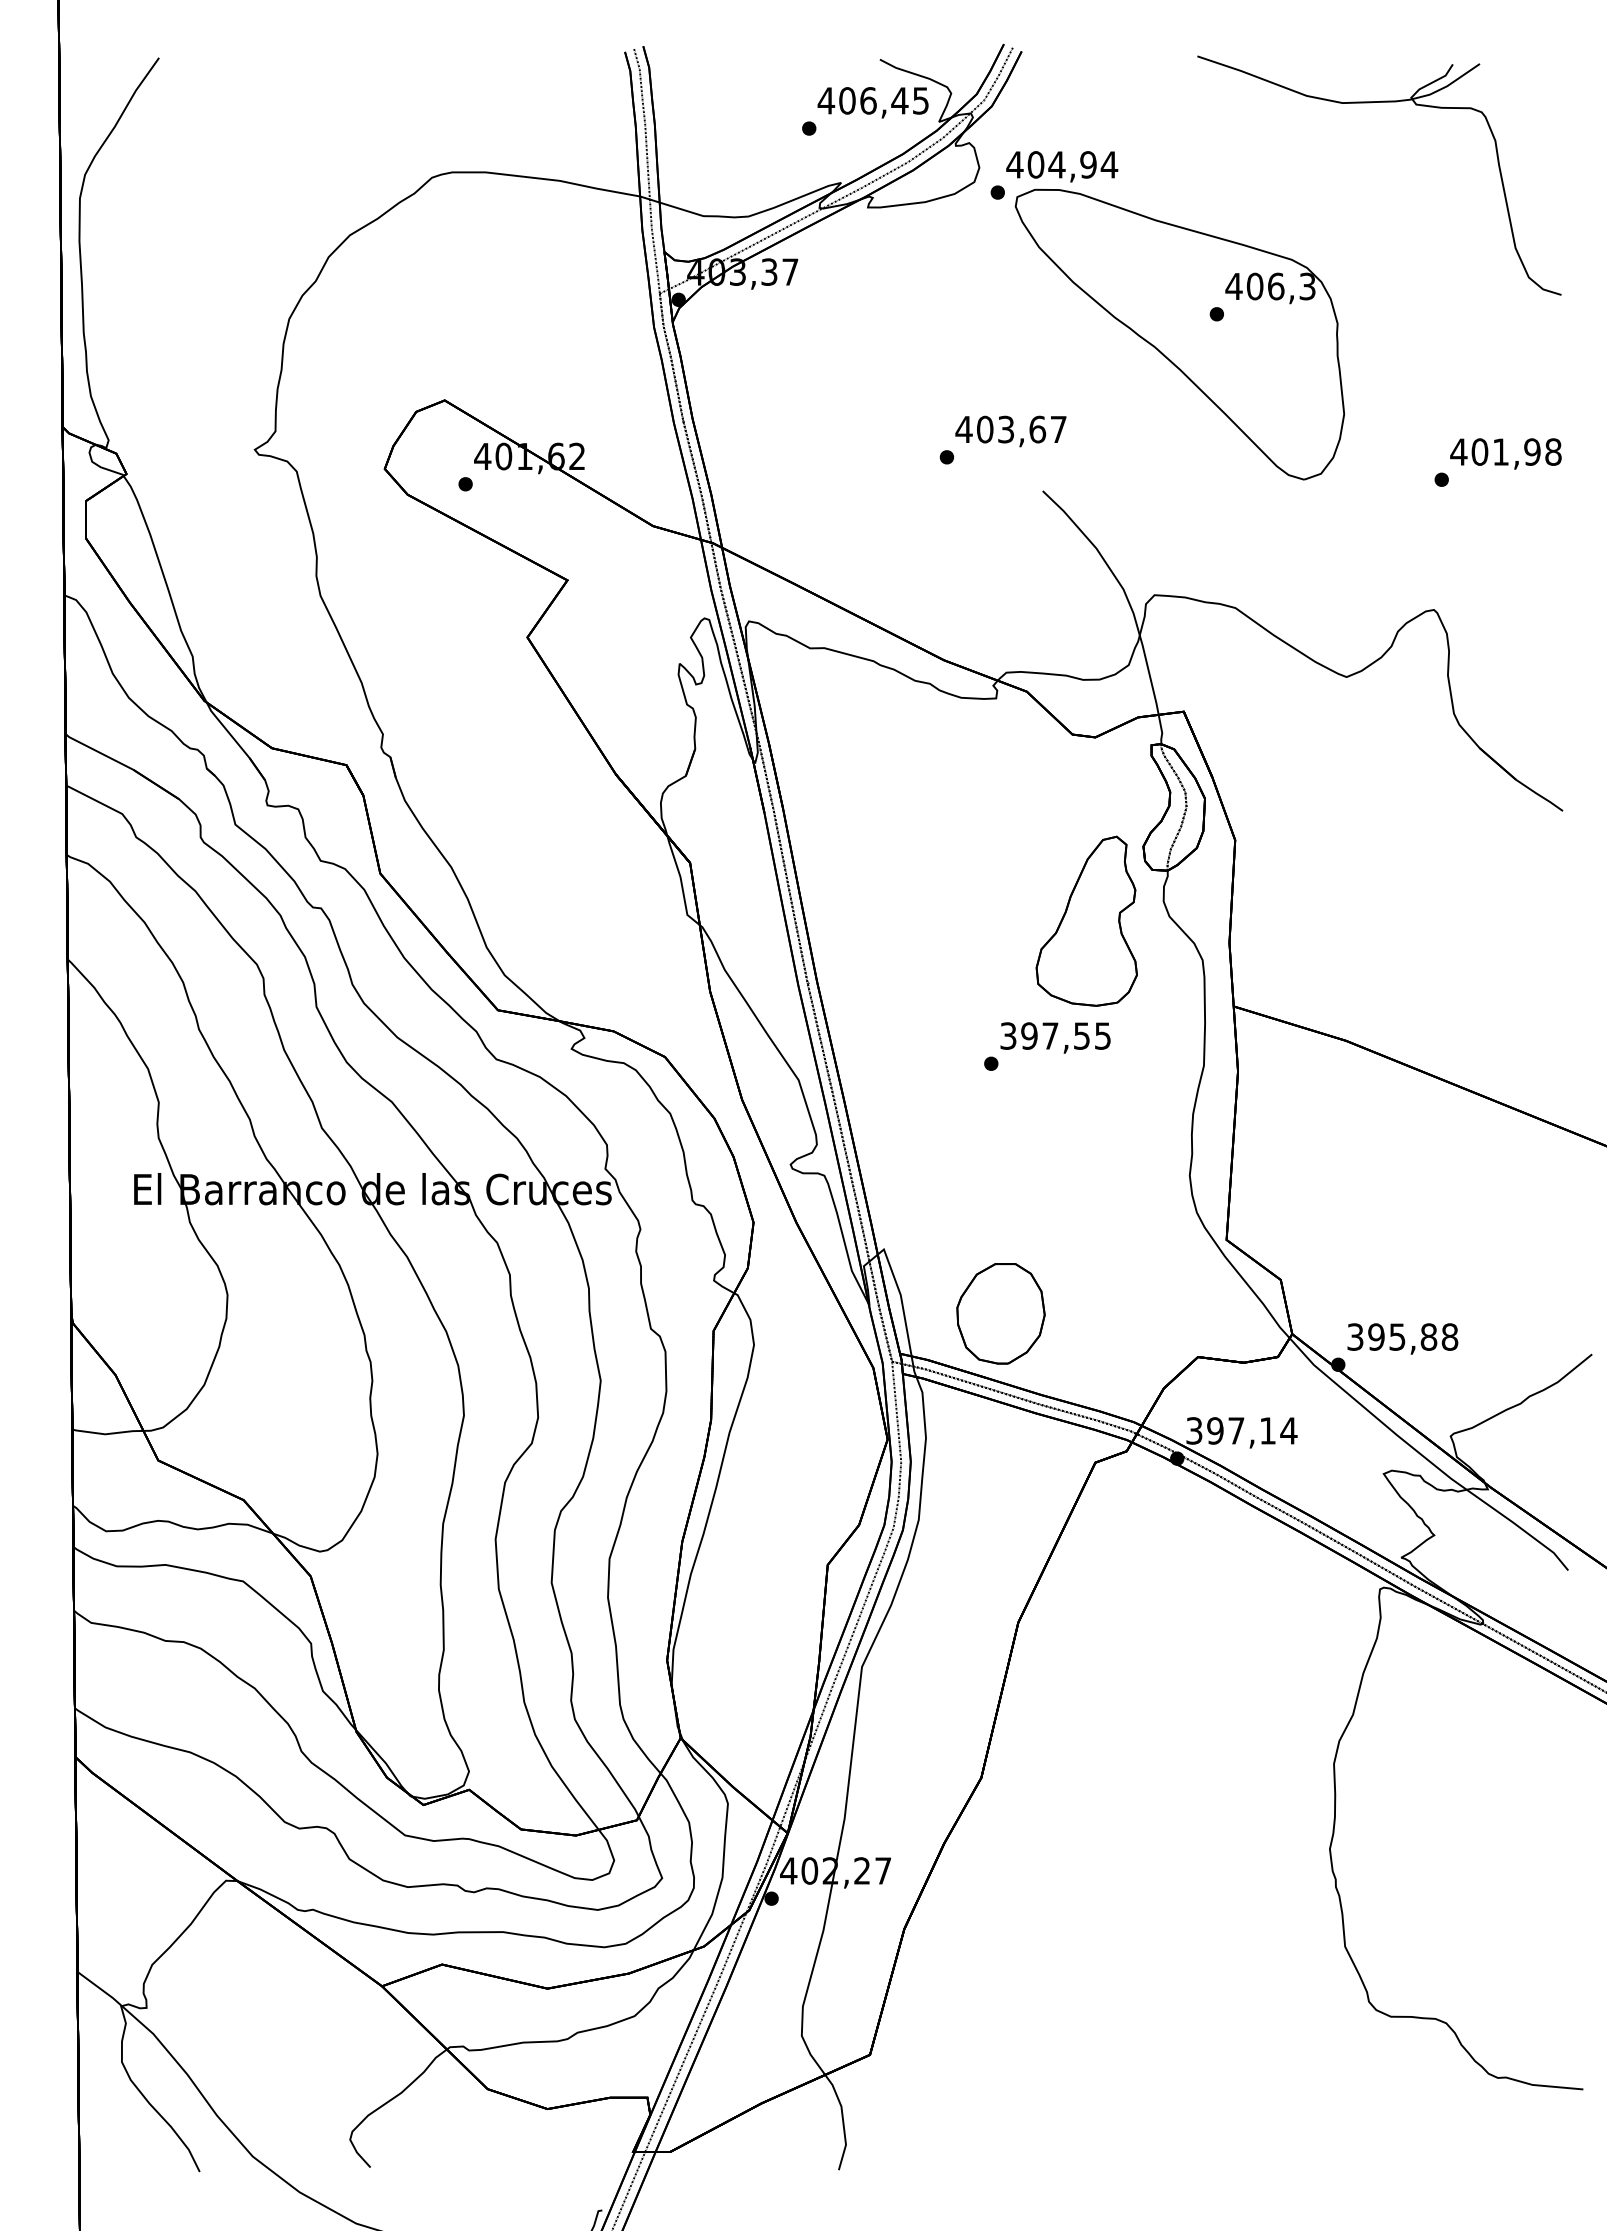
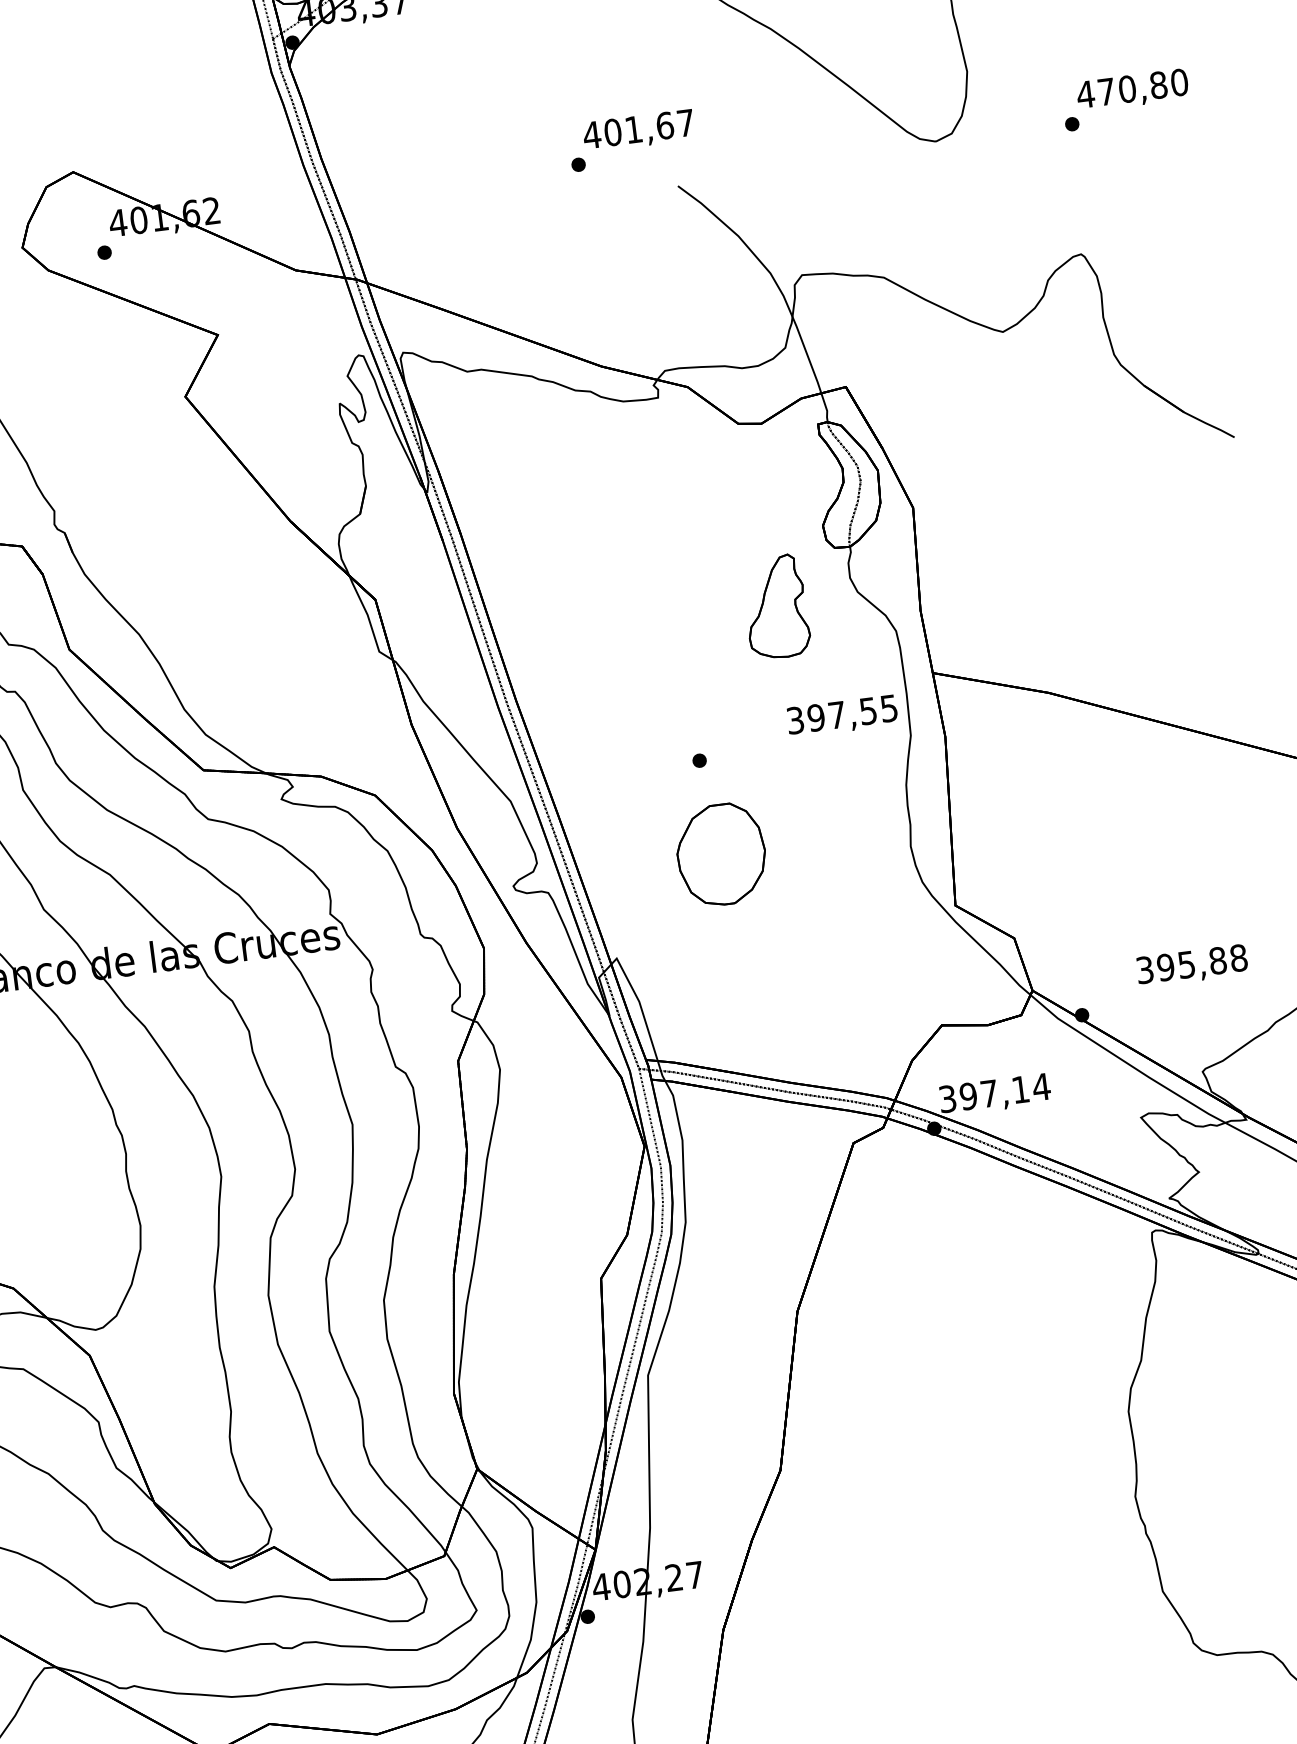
text: (1005, 429) -> (633, 129), 403,67 -> 401,67
text: (1516, 451) -> (1142, 86), 401,98 -> 470,80
part: (1086, 920) -> (775, 606), size x0.6
text: (1055, 1037) -> (842, 715), moved
part: (1000, 1313) -> (720, 854), moved
text: (1402, 1338) -> (1191, 965), moved

